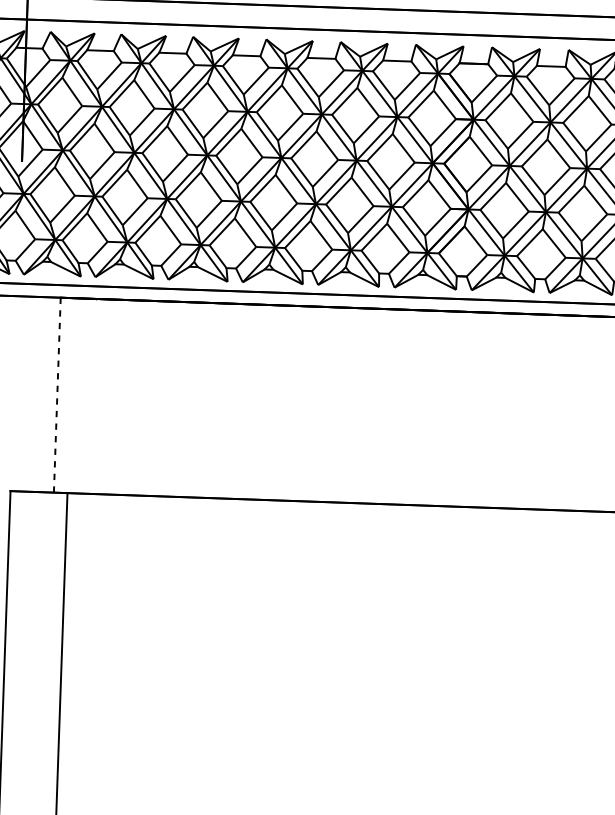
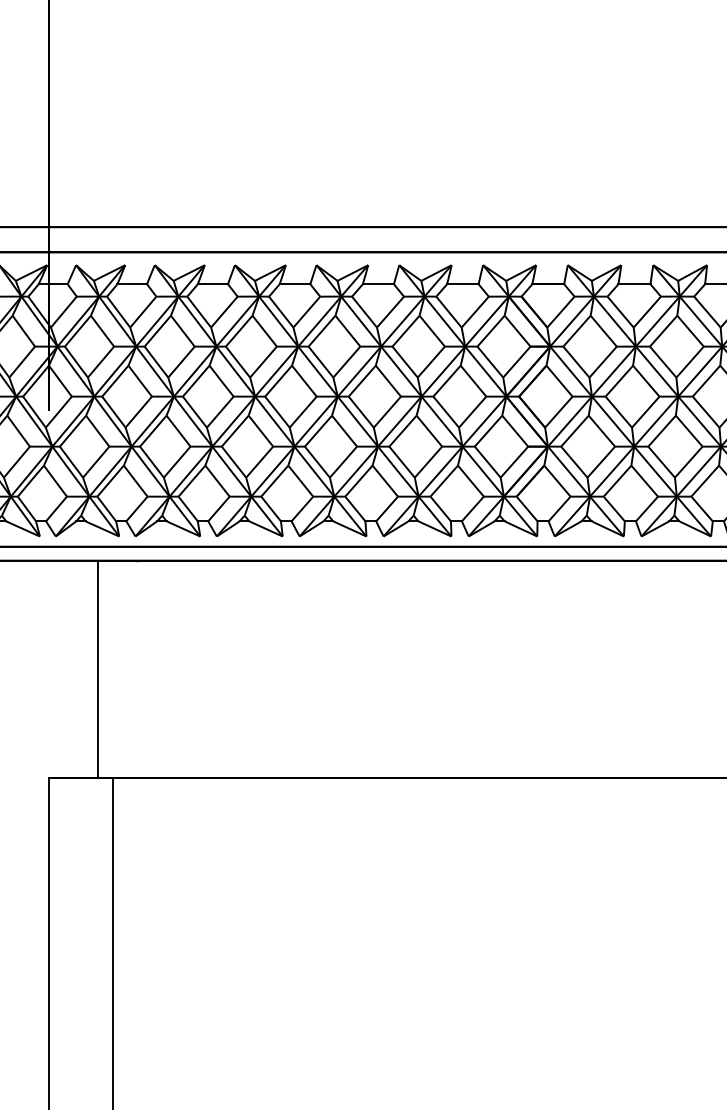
line: (57, 395) -> (97, 669), dashed -> solid

